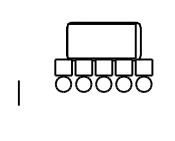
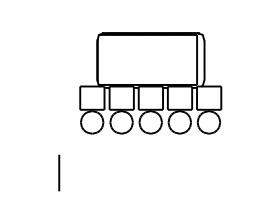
line: (18, 92) -> (58, 172), moved

